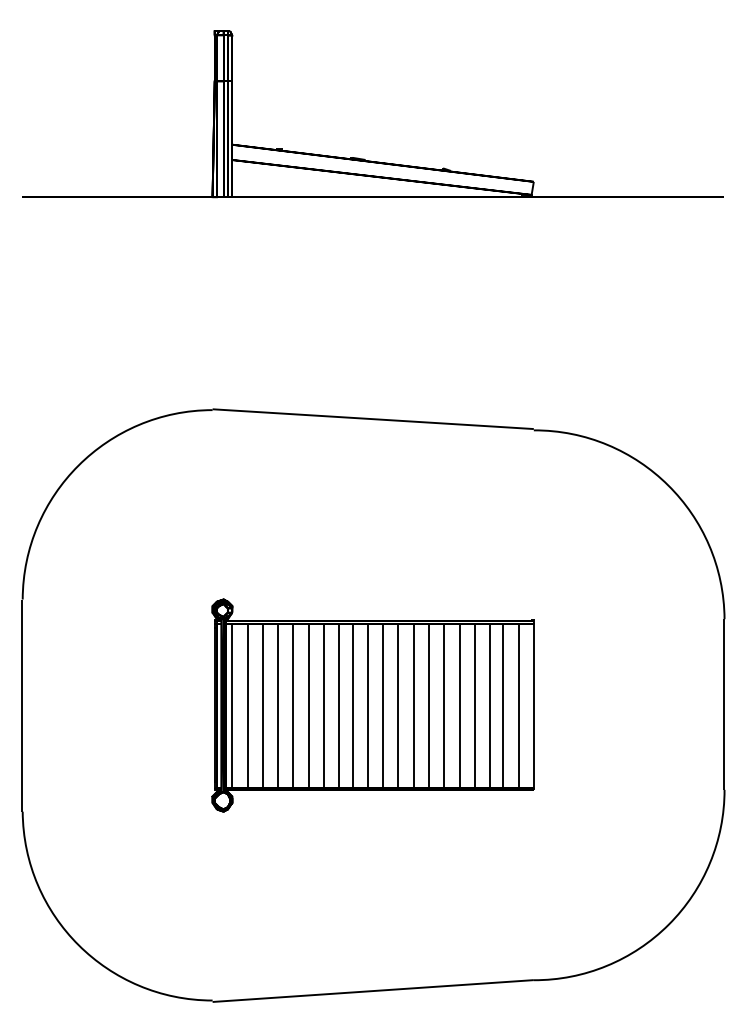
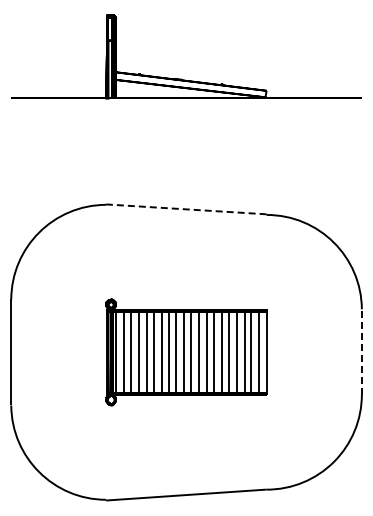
line: (371, 419) -> (185, 209), solid -> dashed
line: (723, 703) -> (361, 351), solid -> dashed

